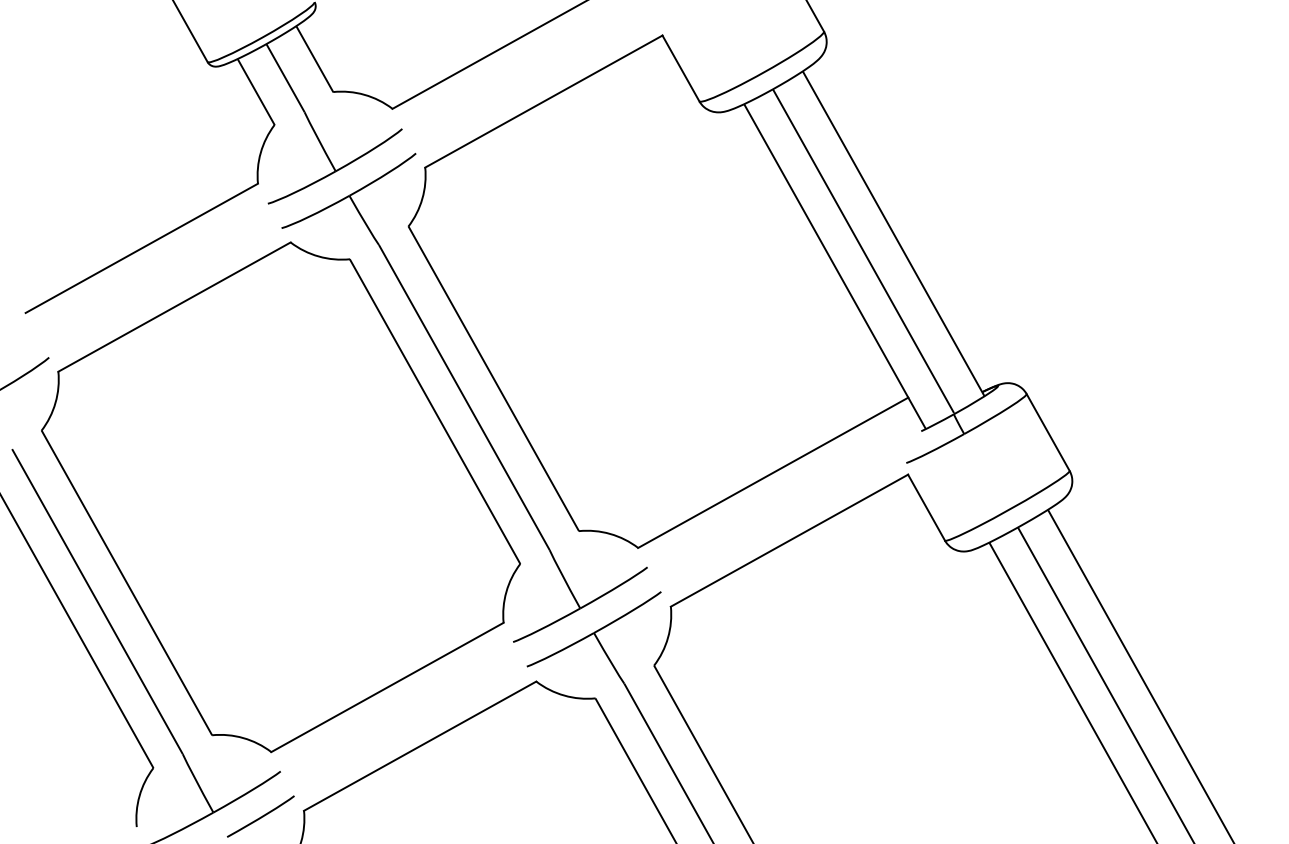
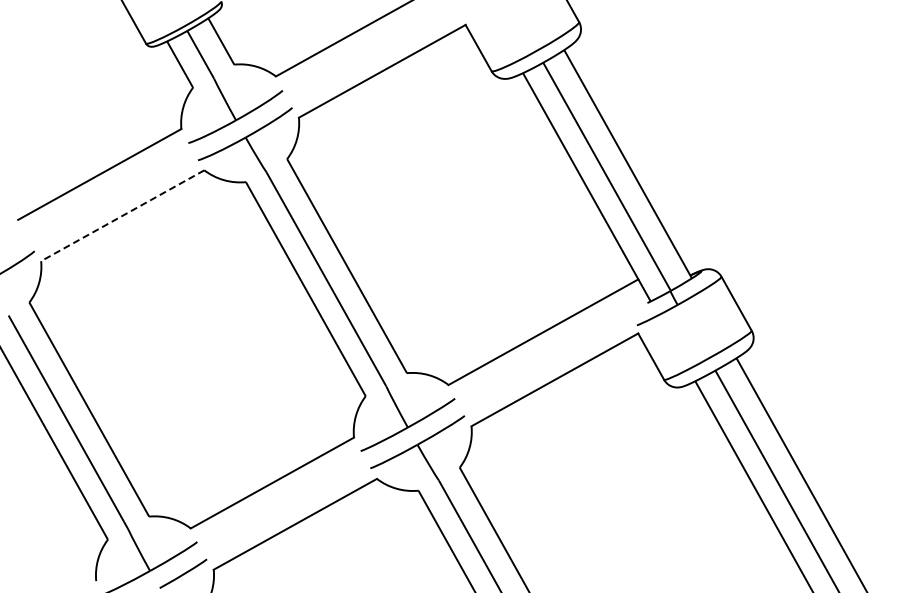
line: (174, 308) -> (122, 216), solid -> dashed

